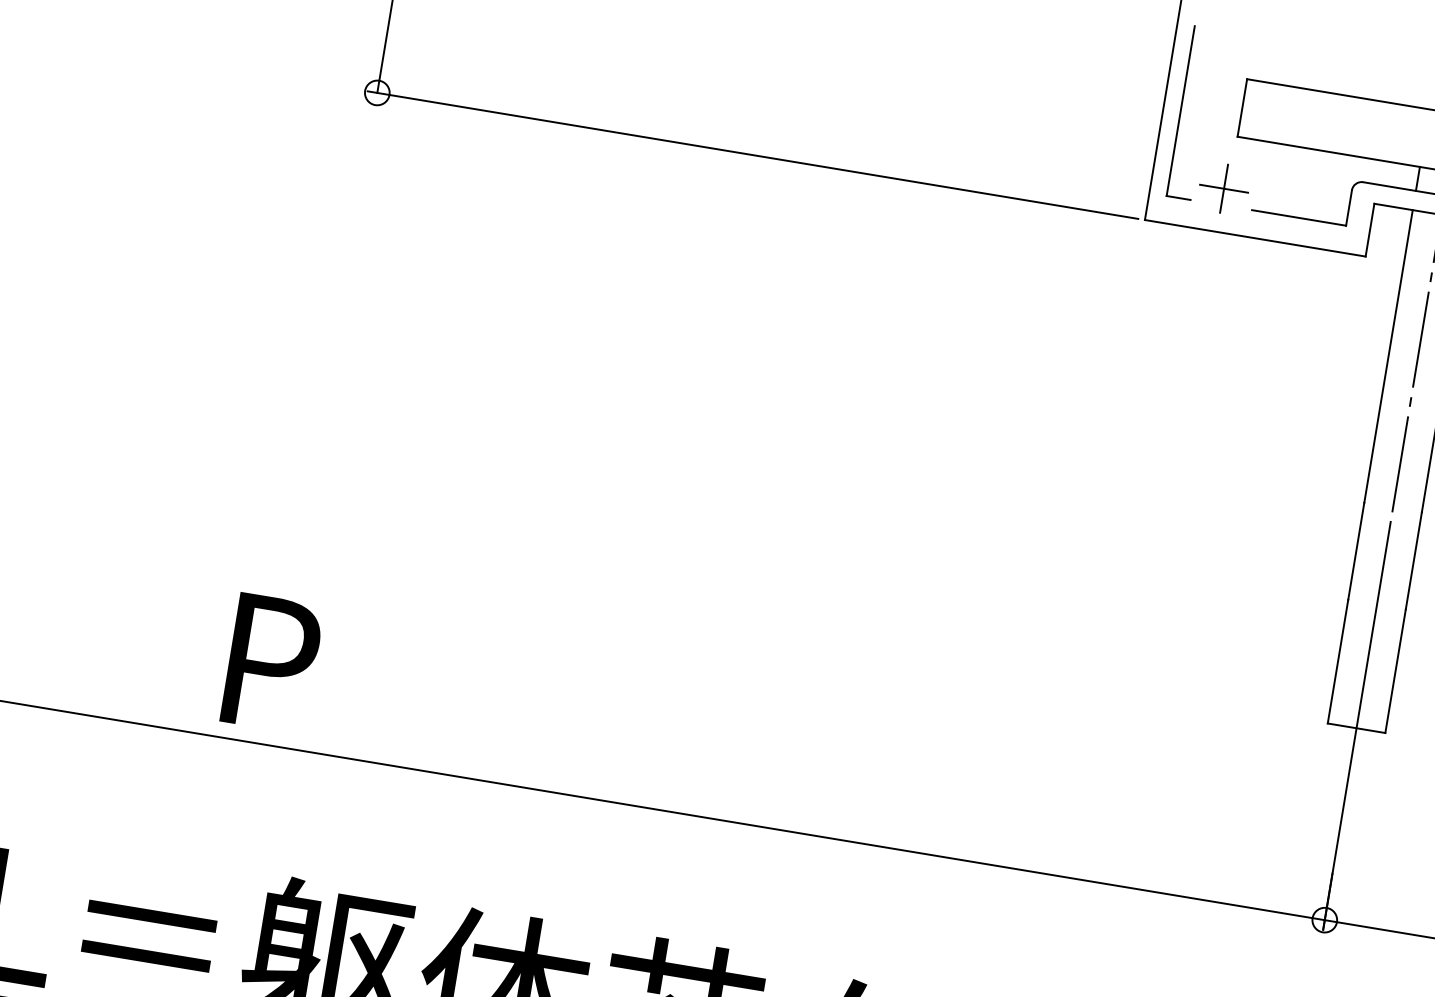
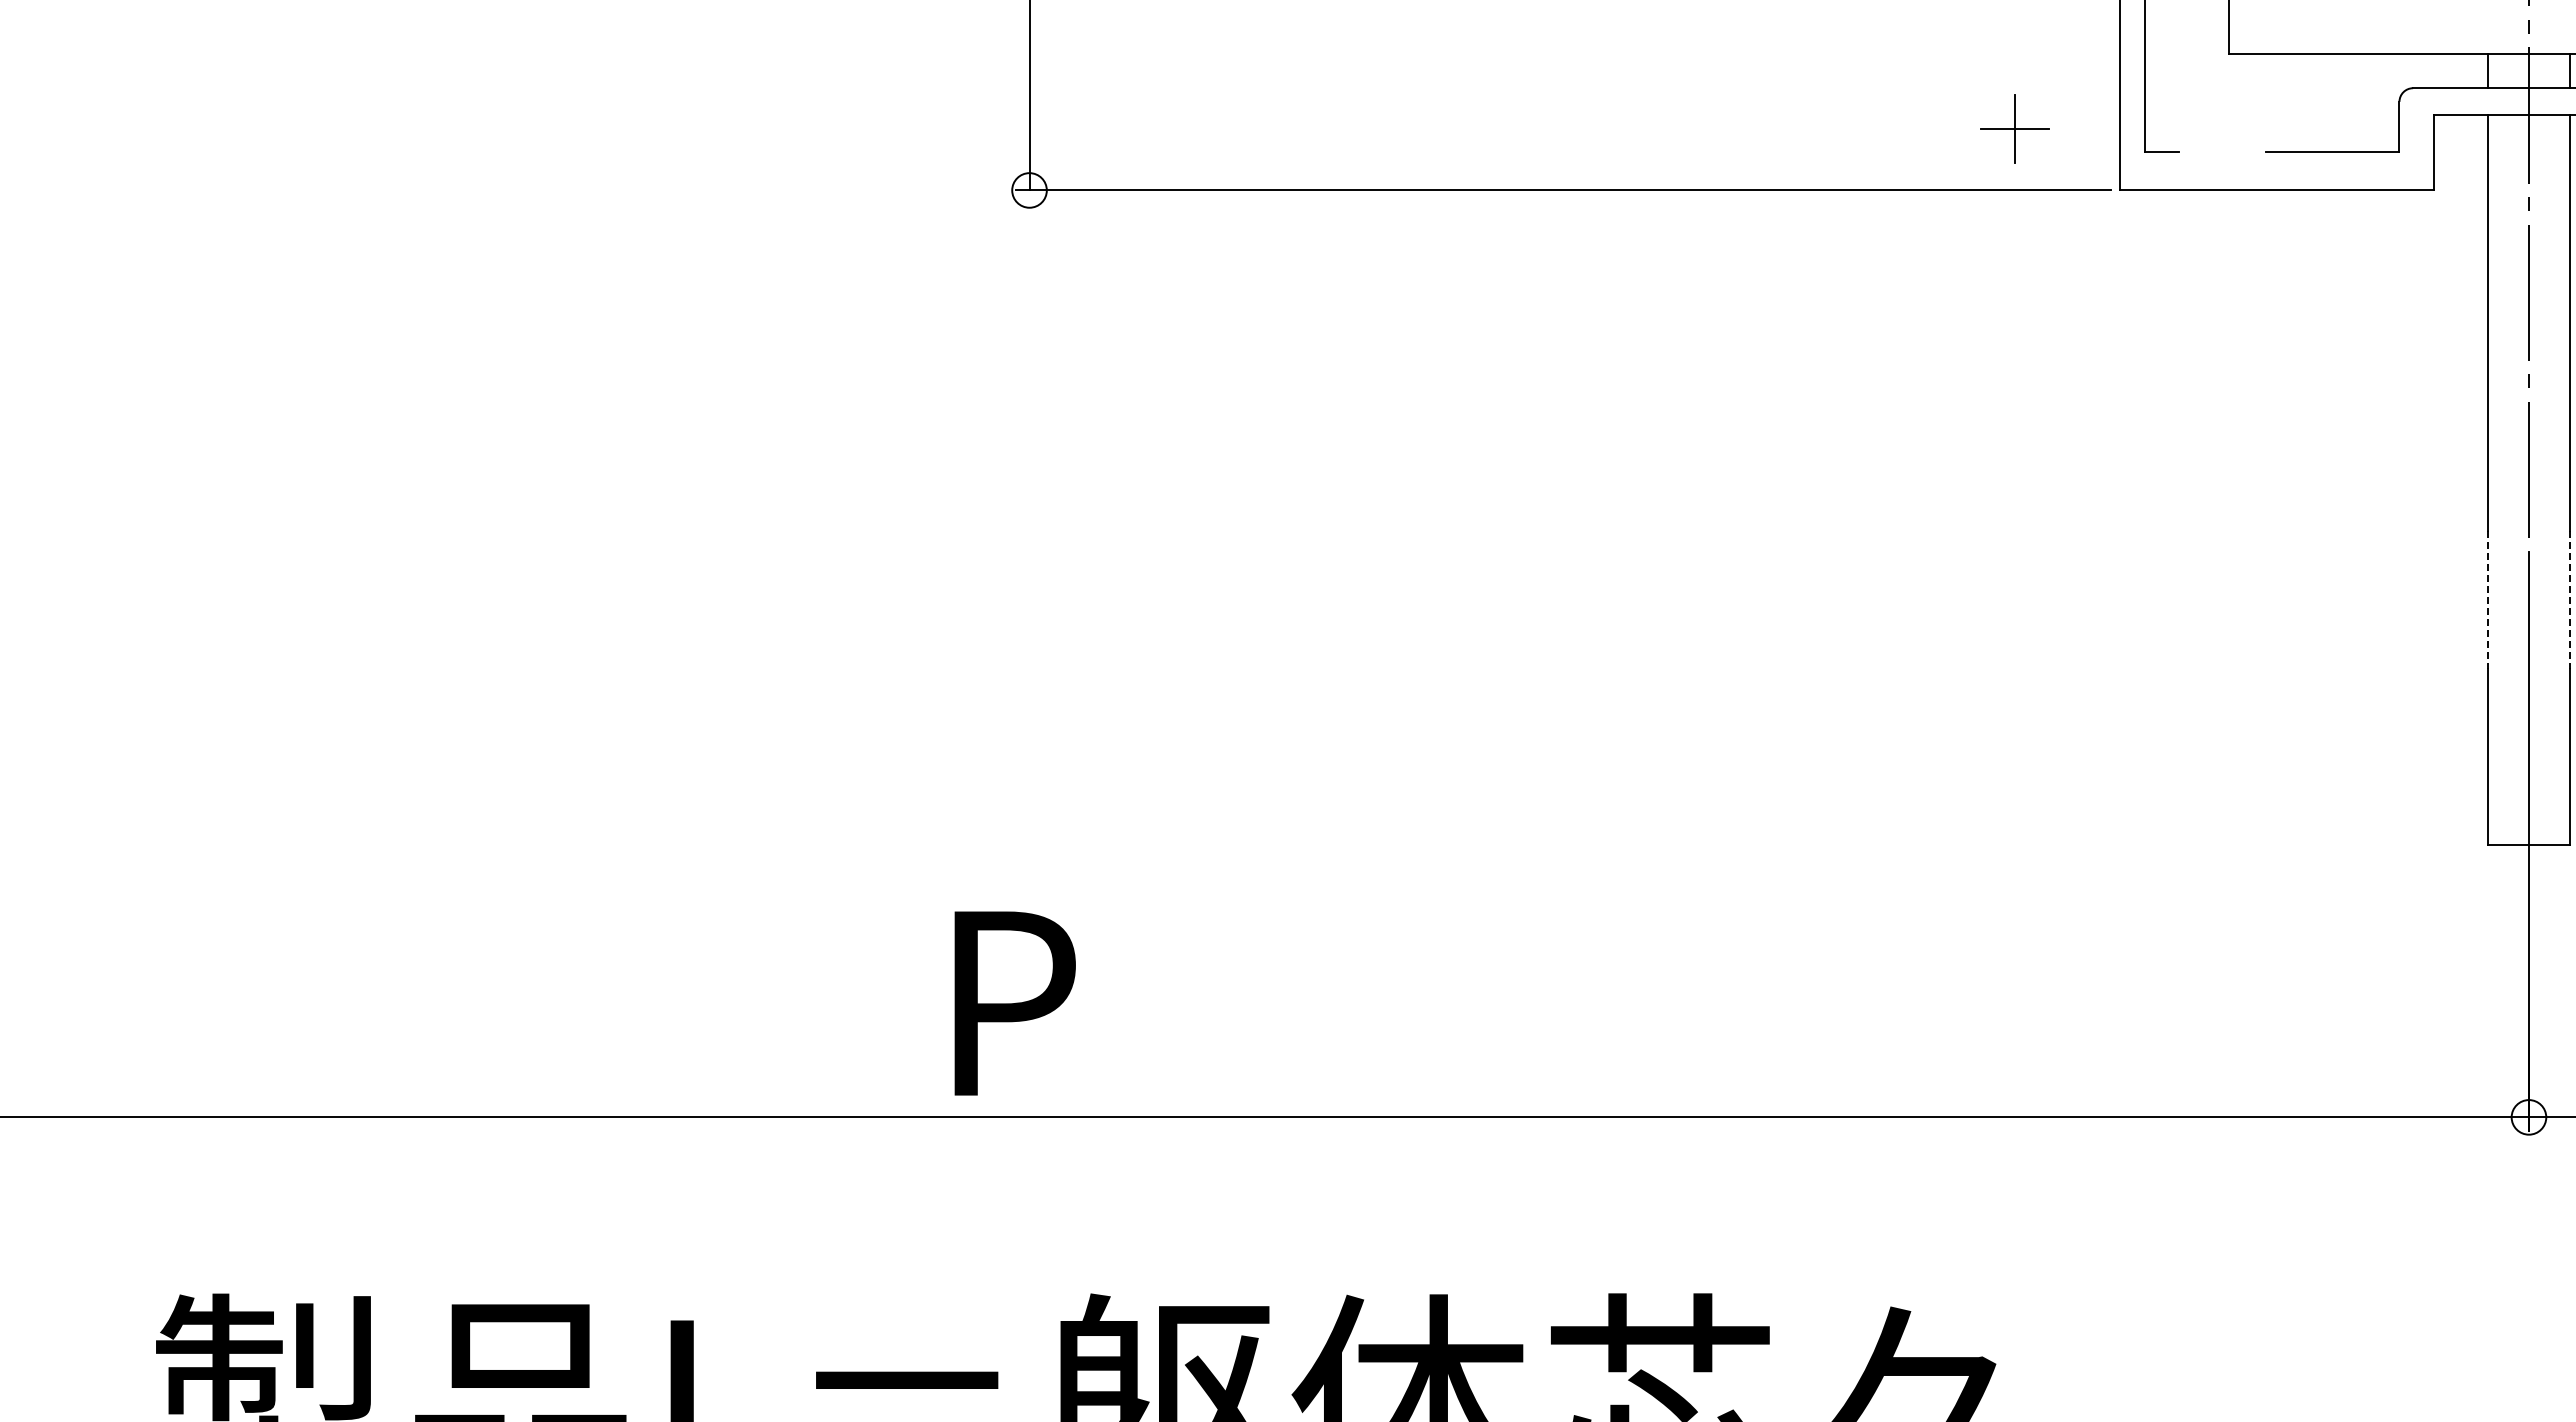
part: (1223, 188) -> (2014, 128), moved
line: (1356, 551) -> (2488, 600), solid -> dashed
line: (1413, 561) -> (2569, 600), solid -> dashed

